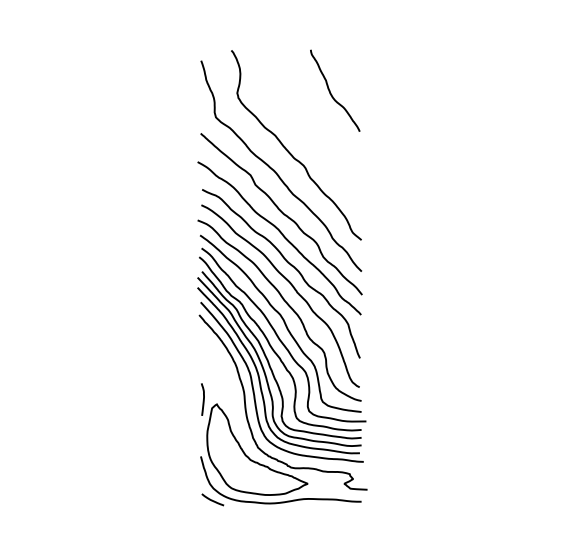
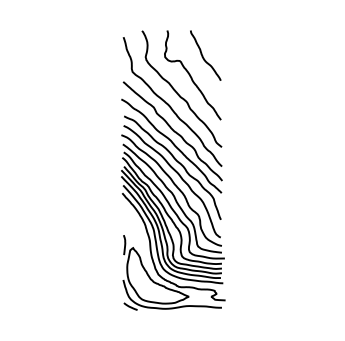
curve: (311, 123) -> (191, 75), added

